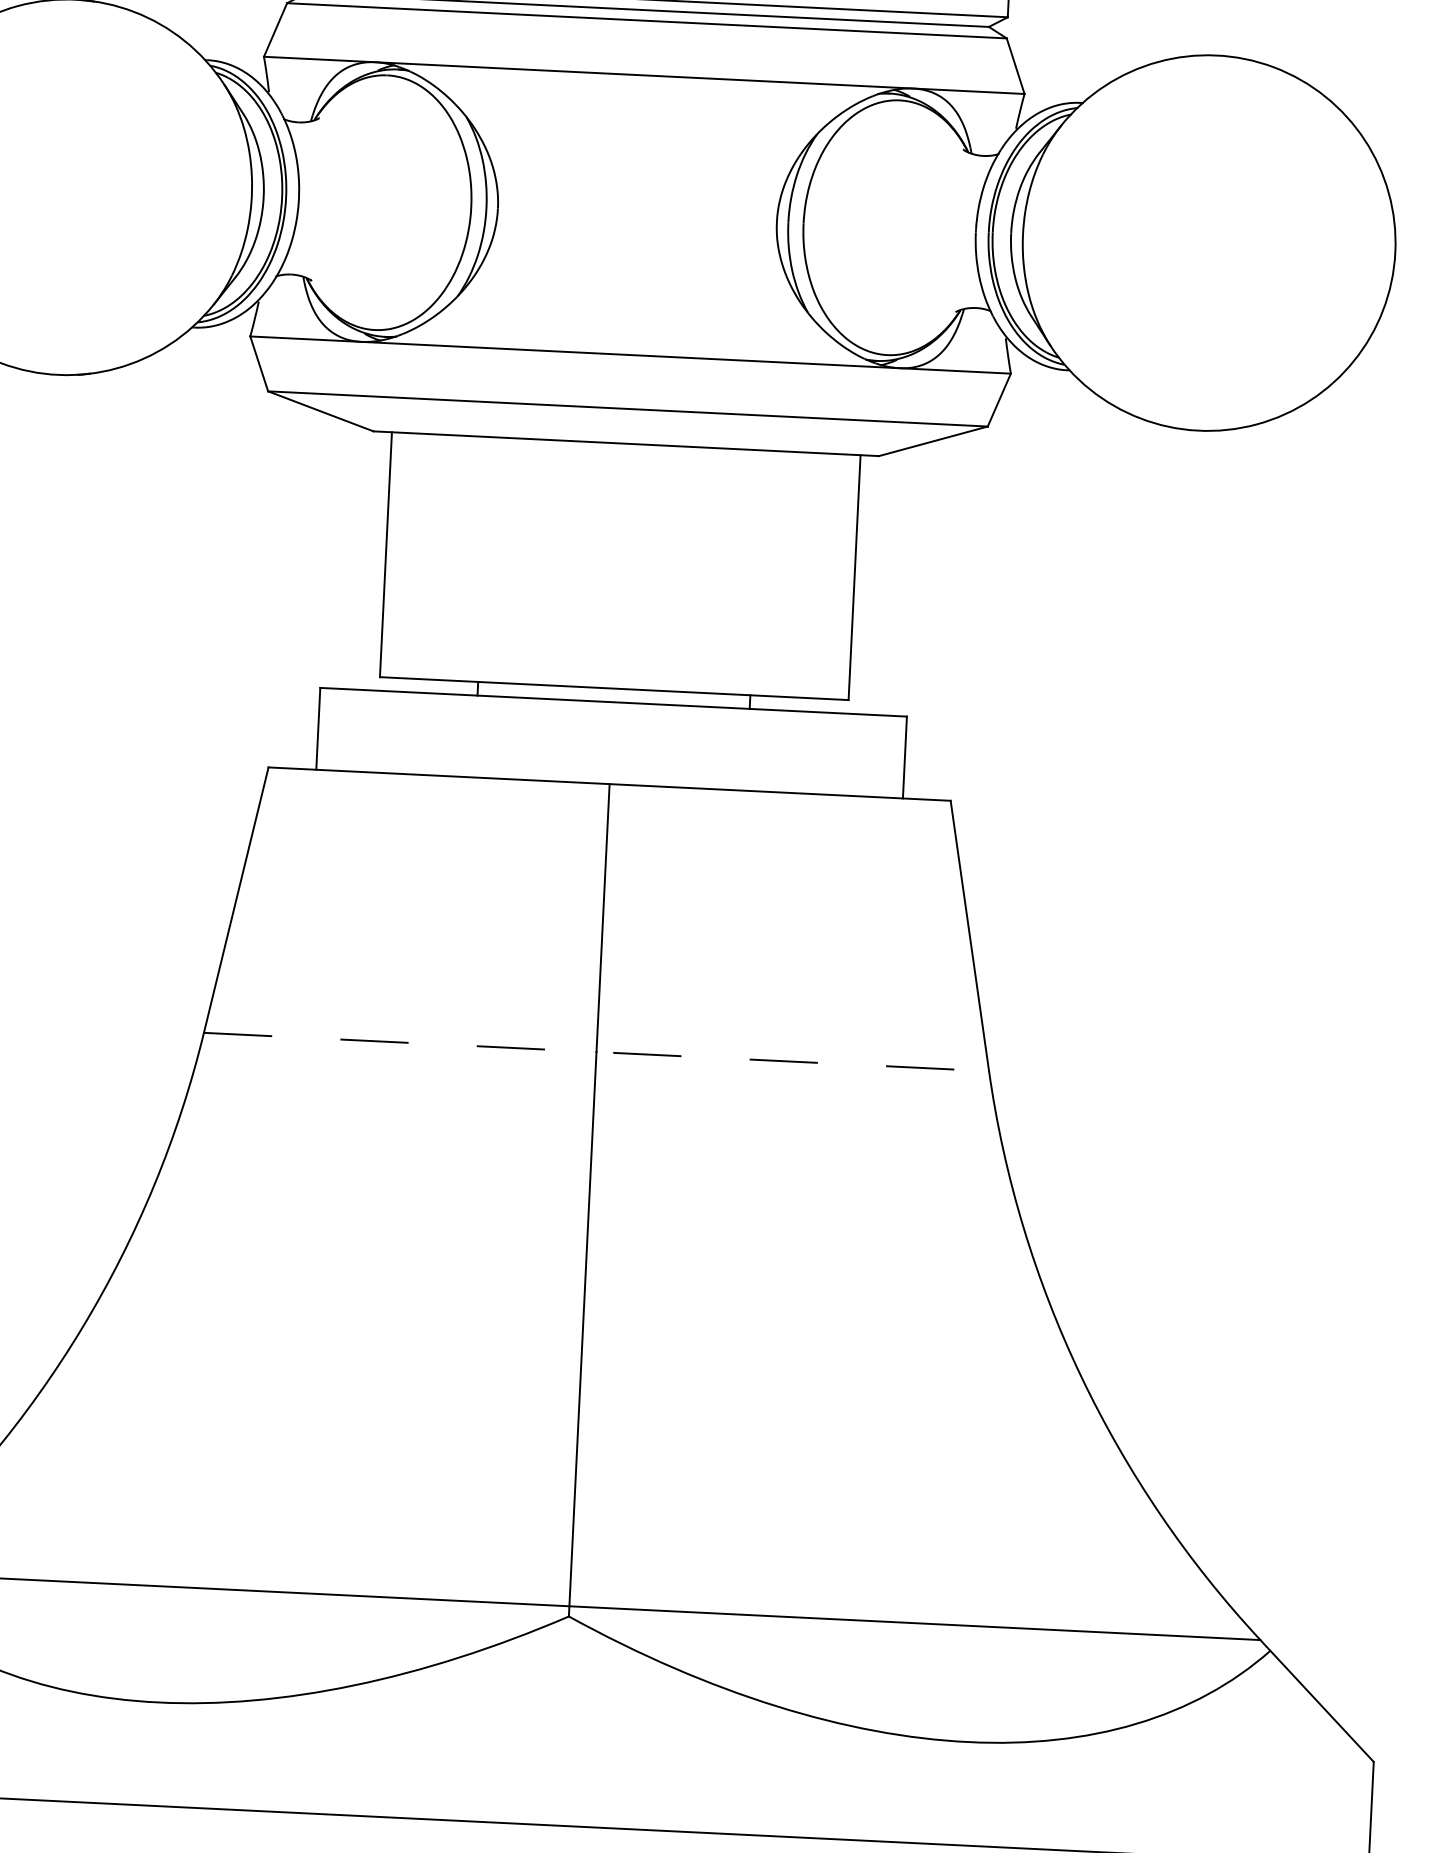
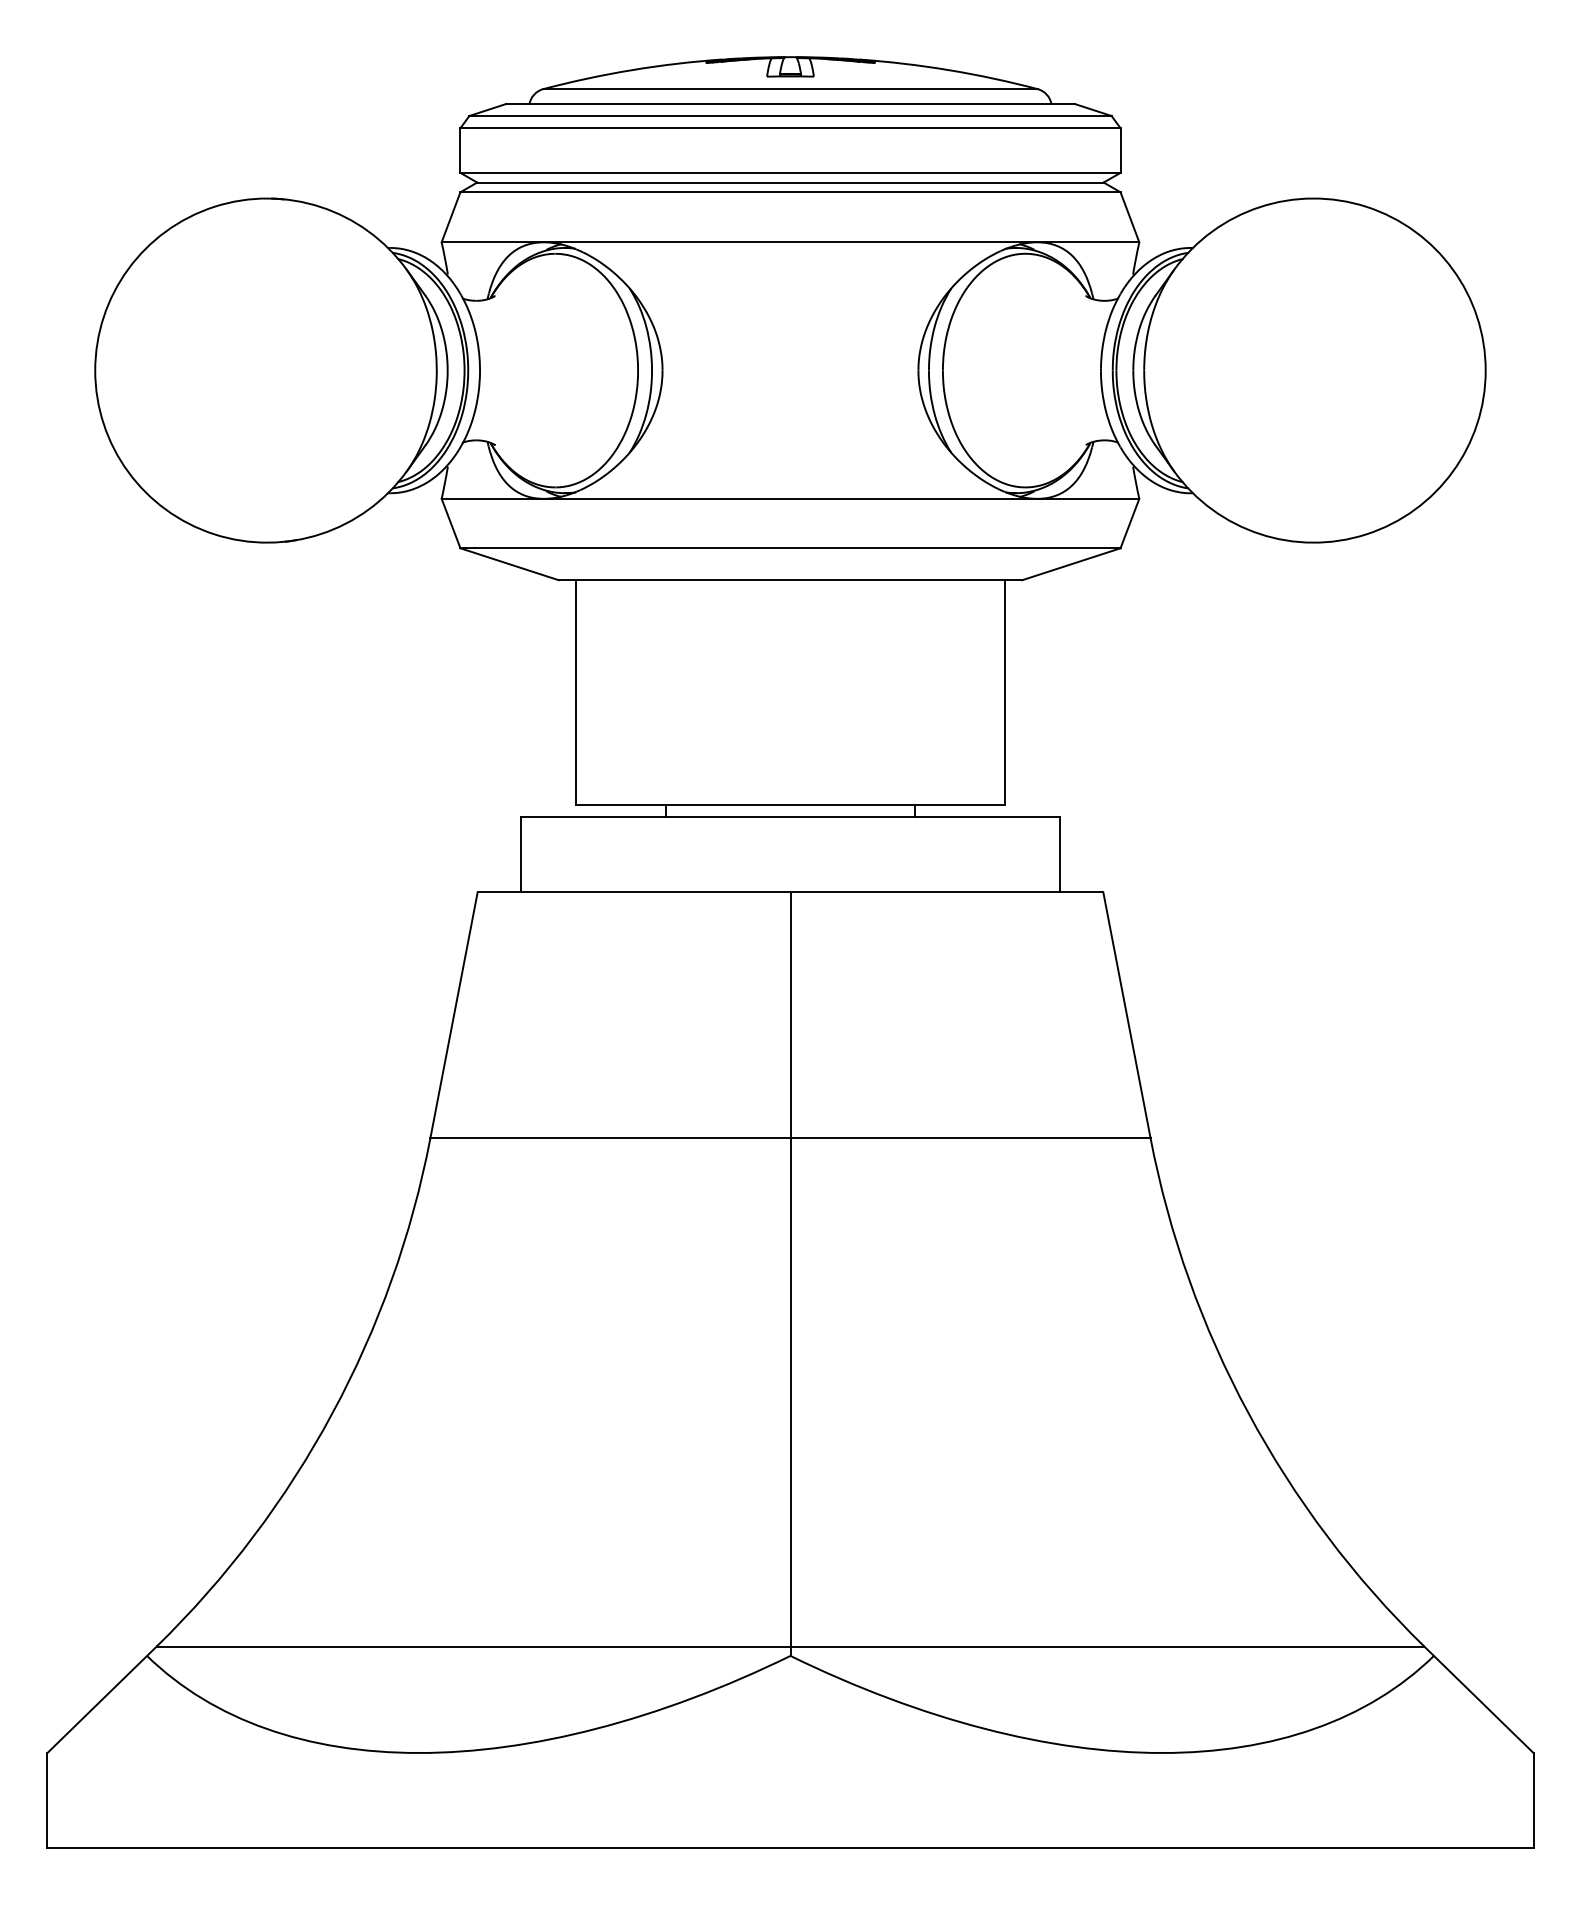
line: (597, 1052) -> (791, 1138), dashed -> solid

